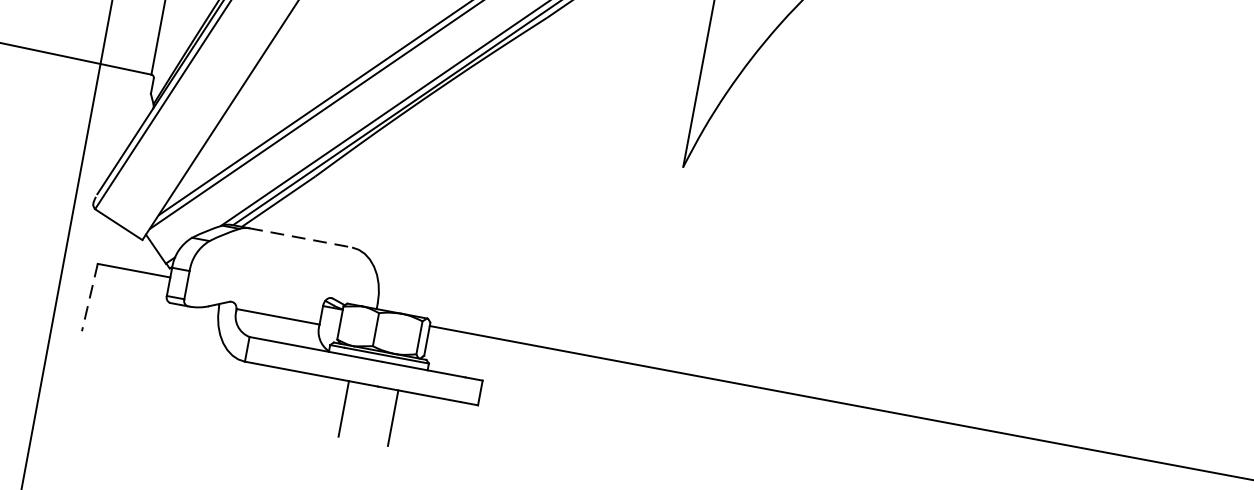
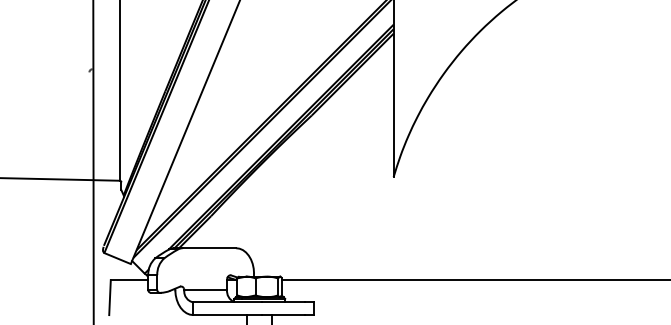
line: (300, 238) -> (209, 248), dashed -> solid
line: (90, 297) -> (110, 297), dashed -> solid

